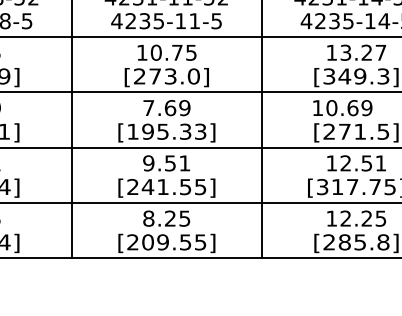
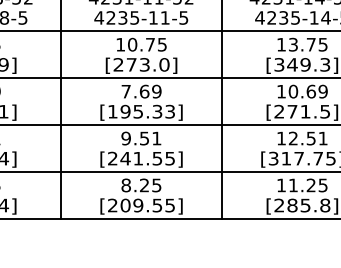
text: (373, 52) -> (316, 44), 13.27 -> 13.75
text: (342, 108) -> (302, 92), moved
text: (345, 218) -> (293, 185), 12.25 -> 11.25

